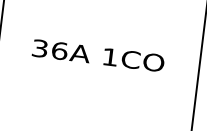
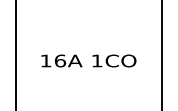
text: (39, 47) -> (45, 60), 36A -> 16A

